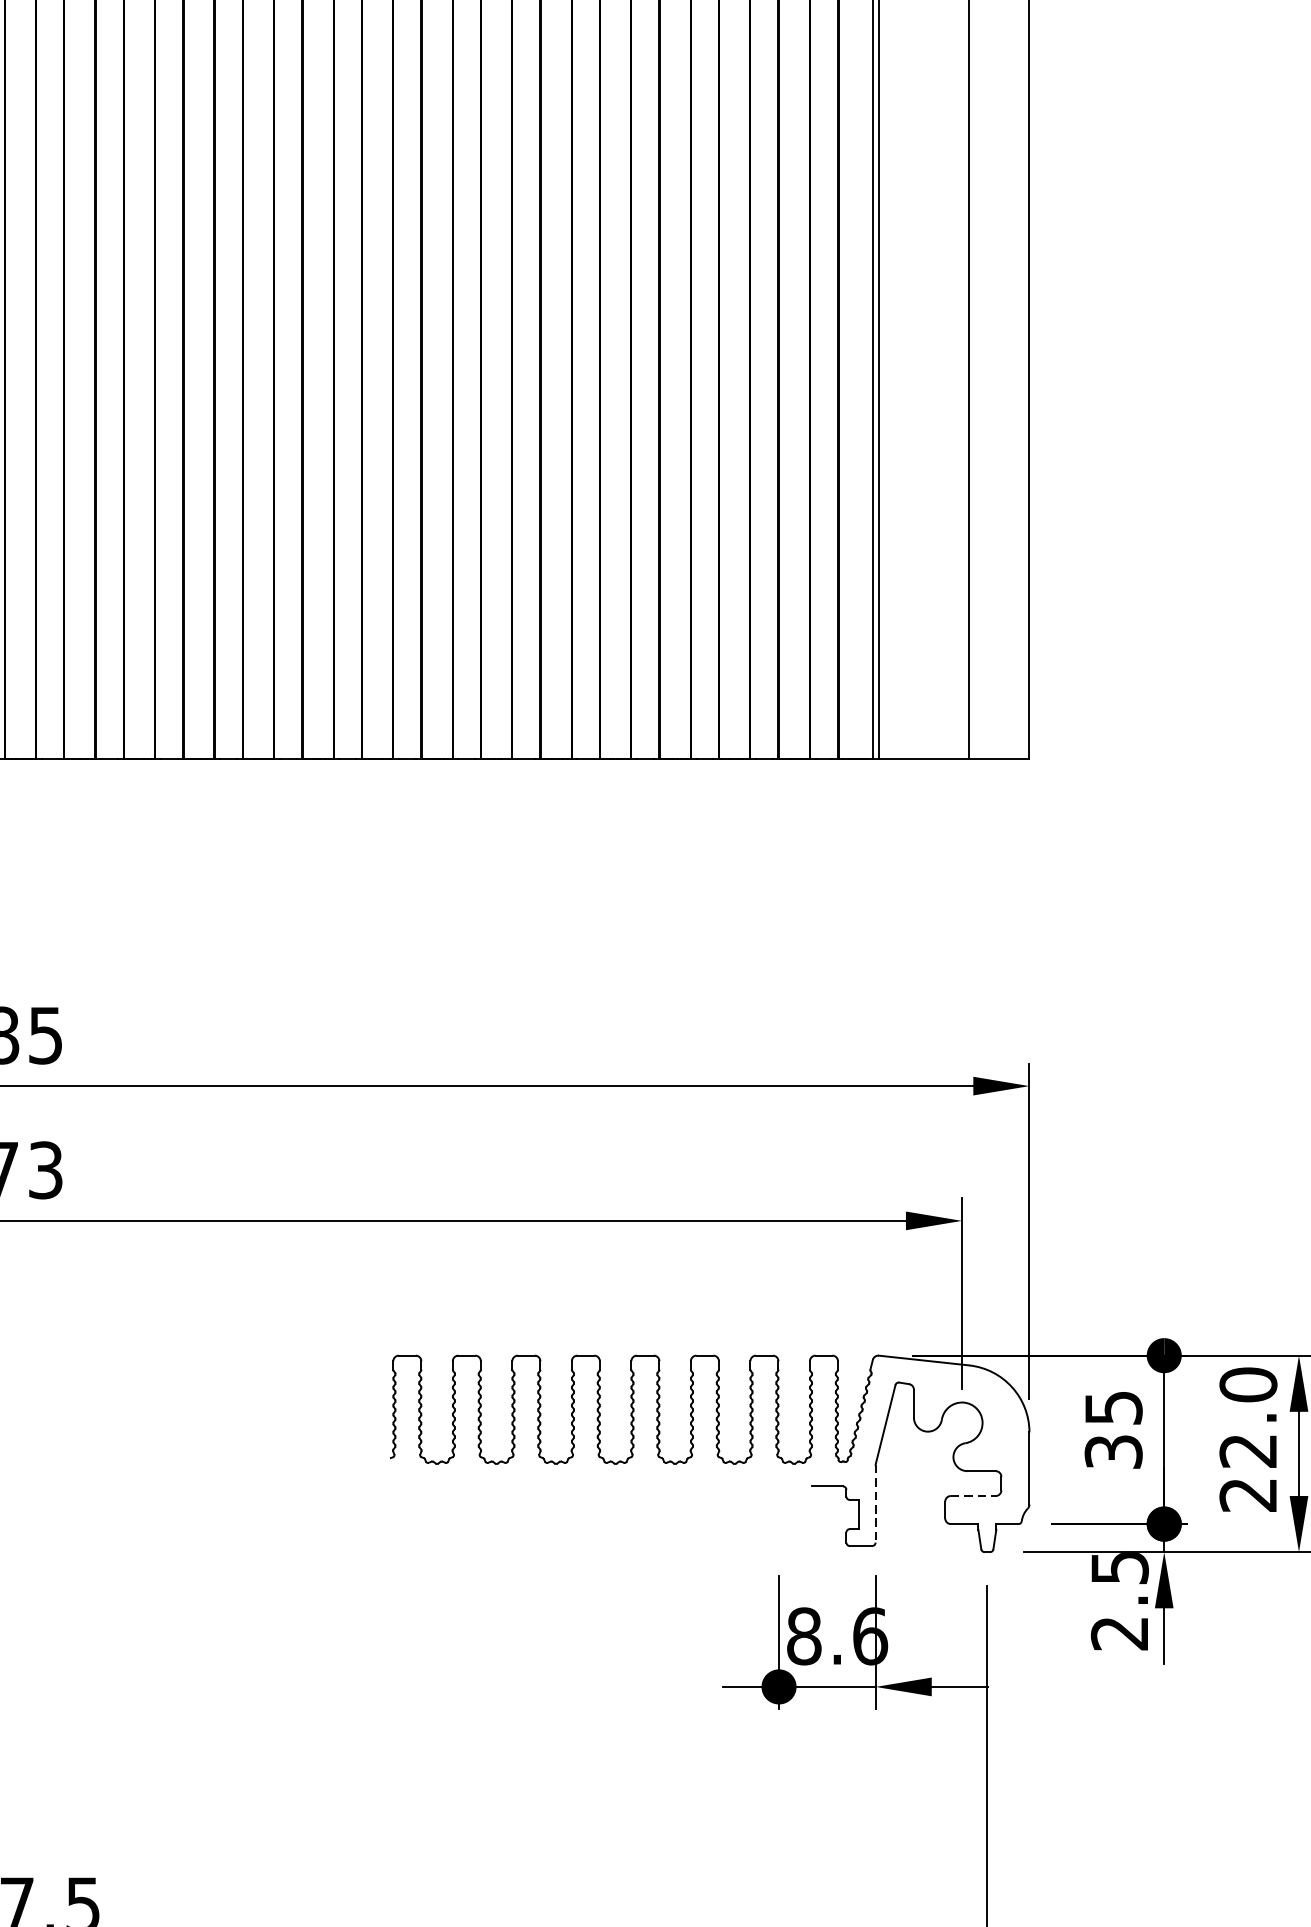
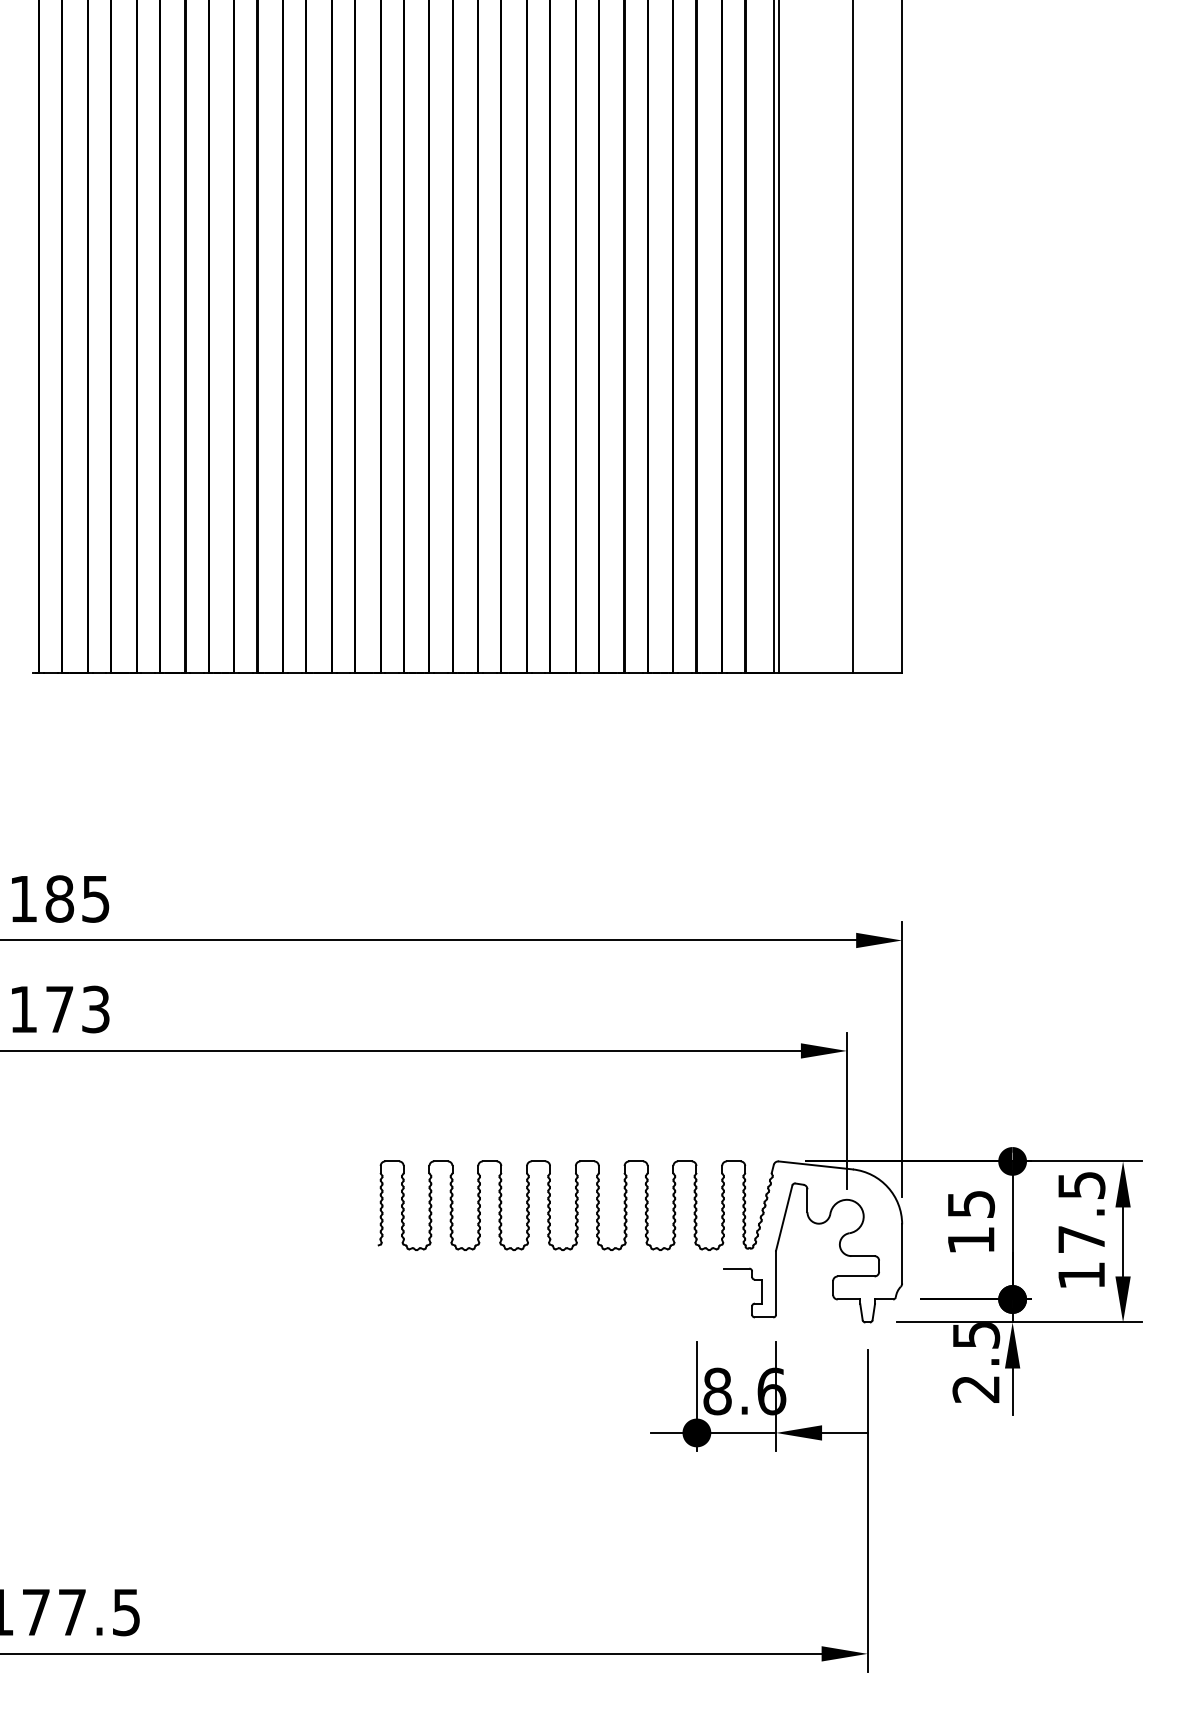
text: (1248, 1439) -> (1081, 1230), 22.0 -> 17.5
text: (1114, 1452) -> (971, 1240), 35 -> 15
line: (973, 1496) -> (856, 1276), dashed -> solid
line: (876, 1503) -> (776, 1282), dashed -> solid

